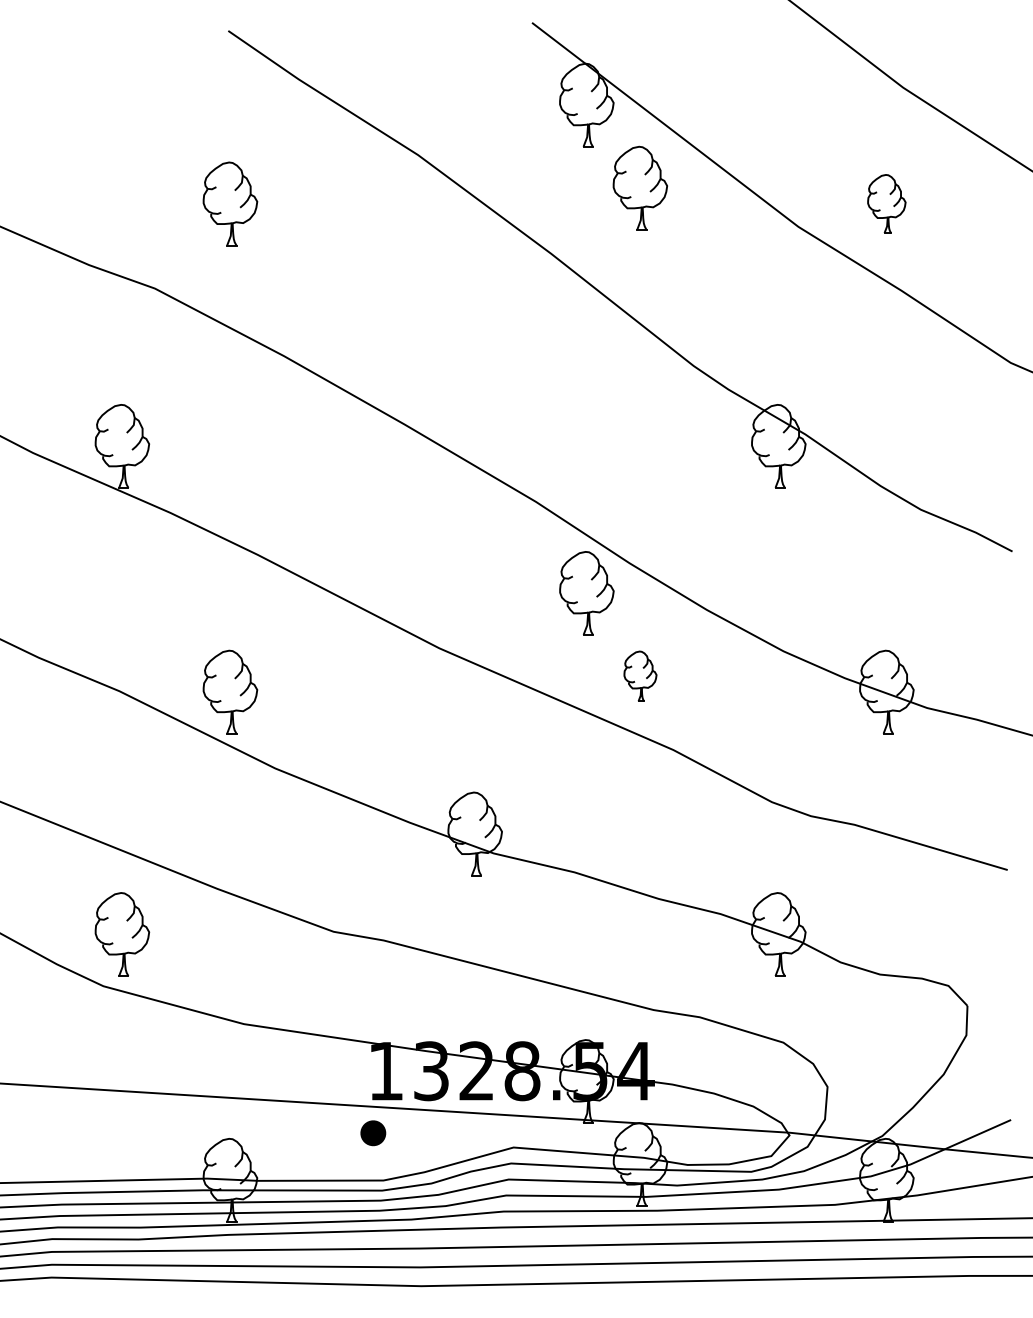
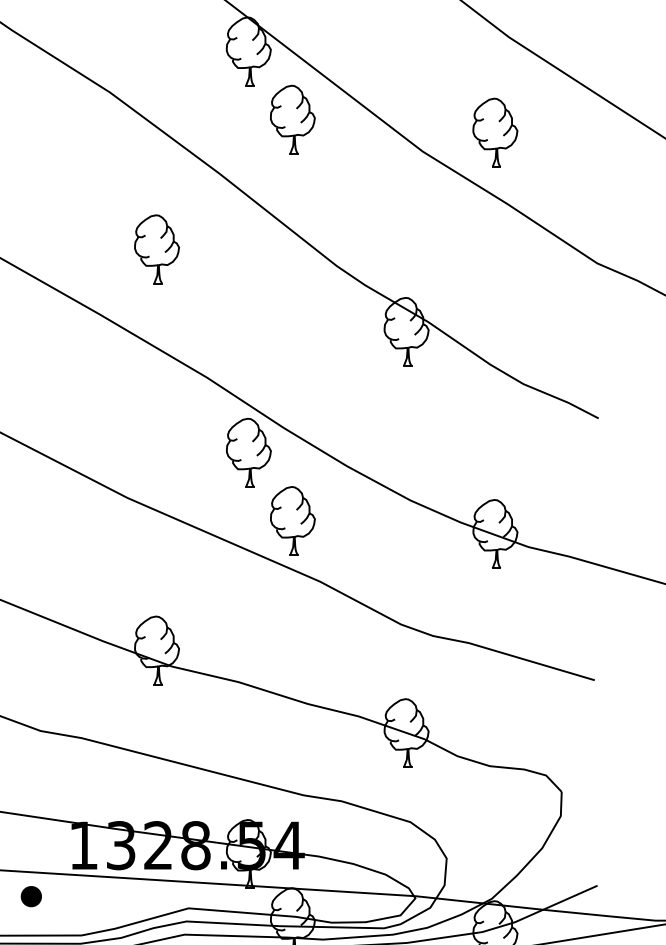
part: (886, 203) -> (495, 132), size x1.43
part: (474, 345) -> (156, 249), added
part: (640, 676) -> (292, 521), size x1.67
part: (373, 1133) -> (31, 896), moved

